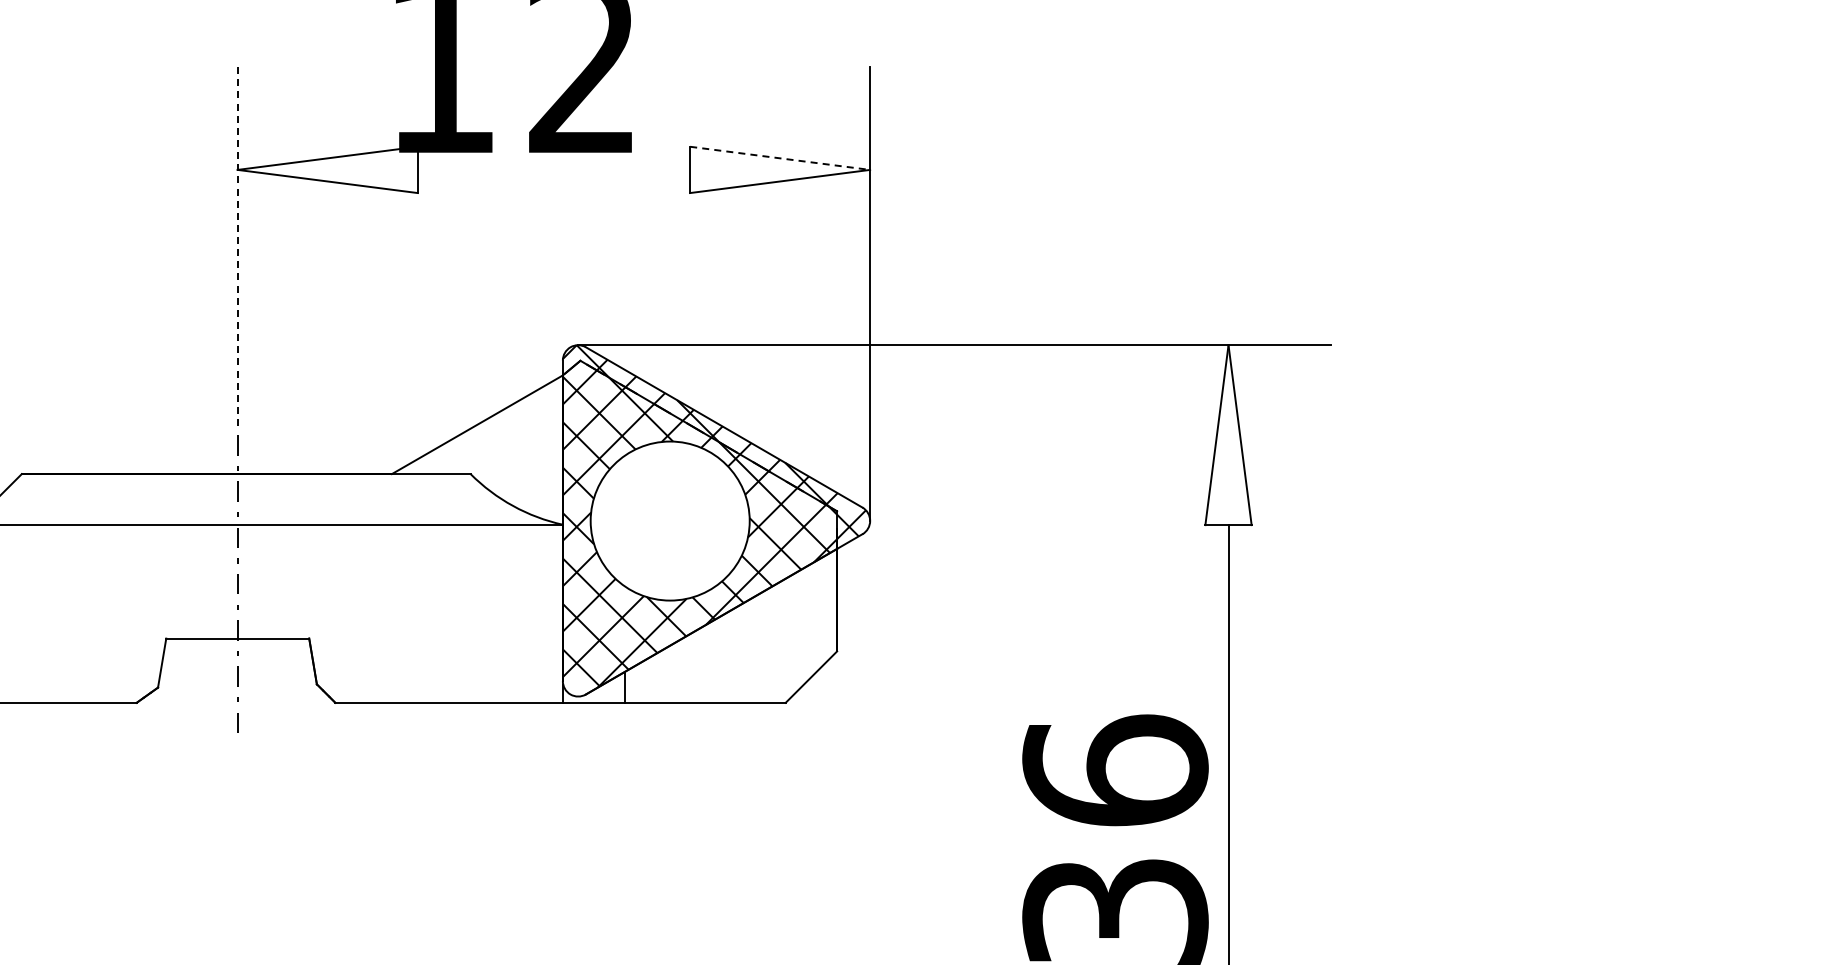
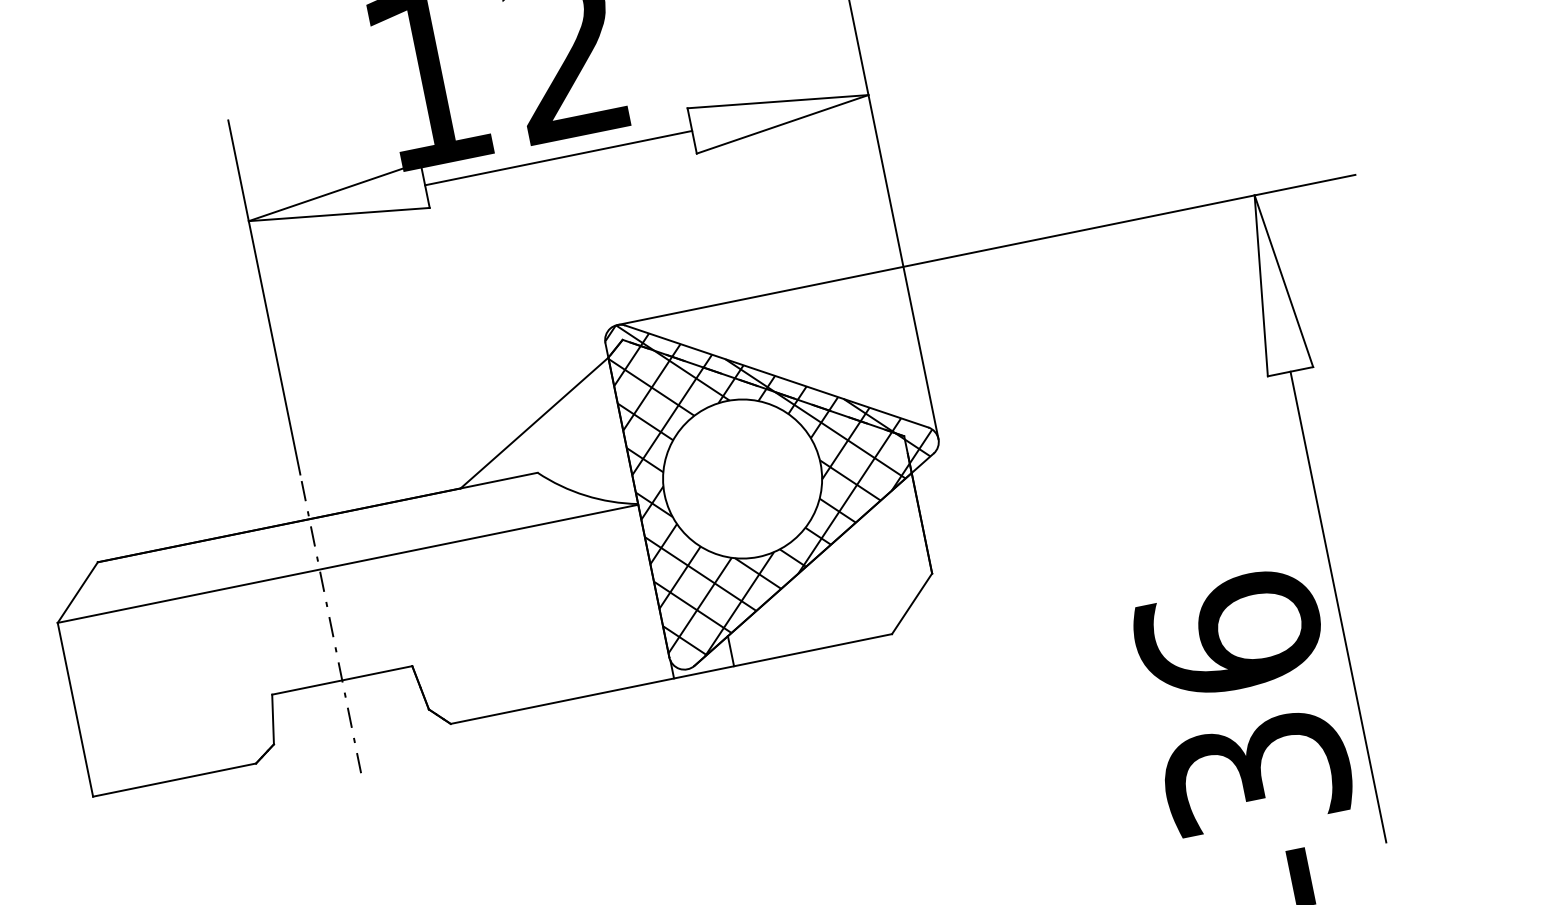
line: (780, 158) -> (778, 101), dashed -> solid
line: (553, 169) -> (558, 157), added
line: (237, 247) -> (264, 297), dashed -> solid

